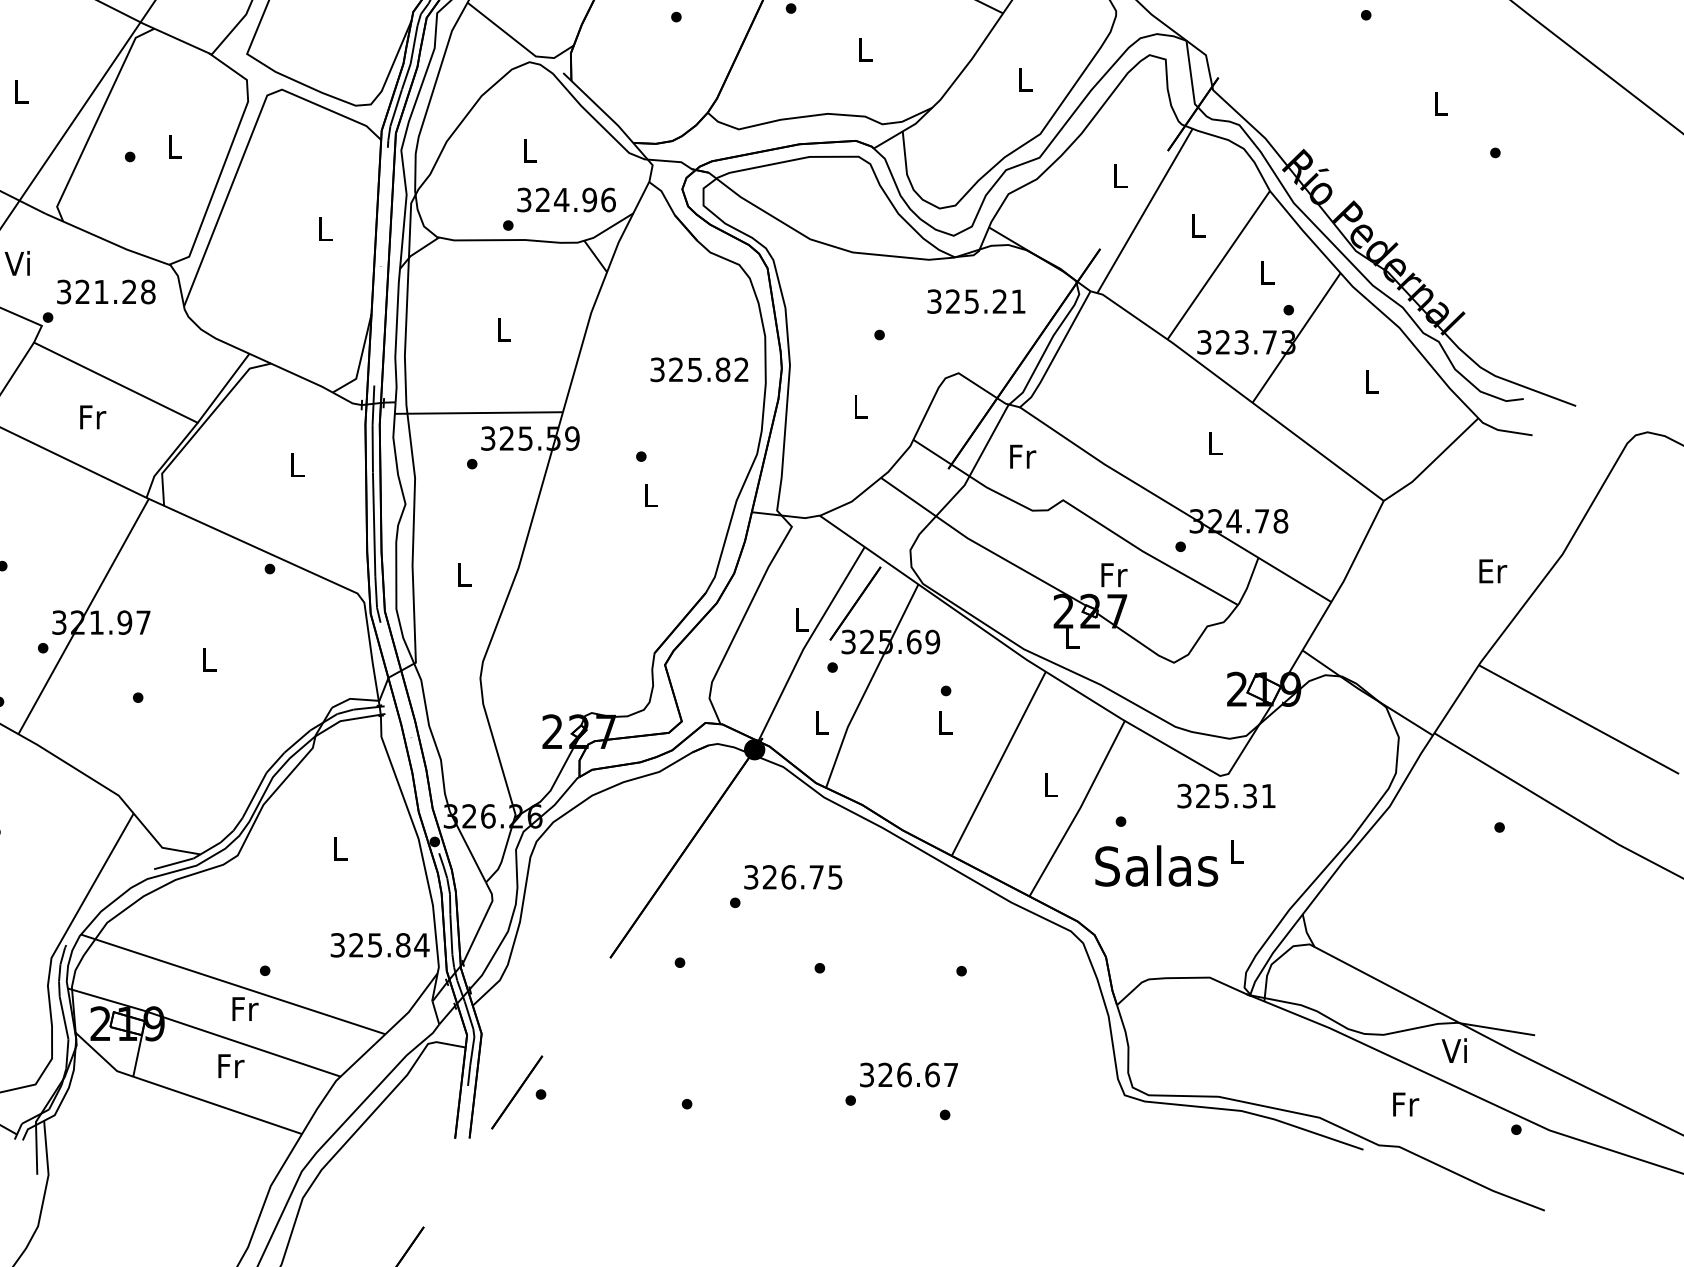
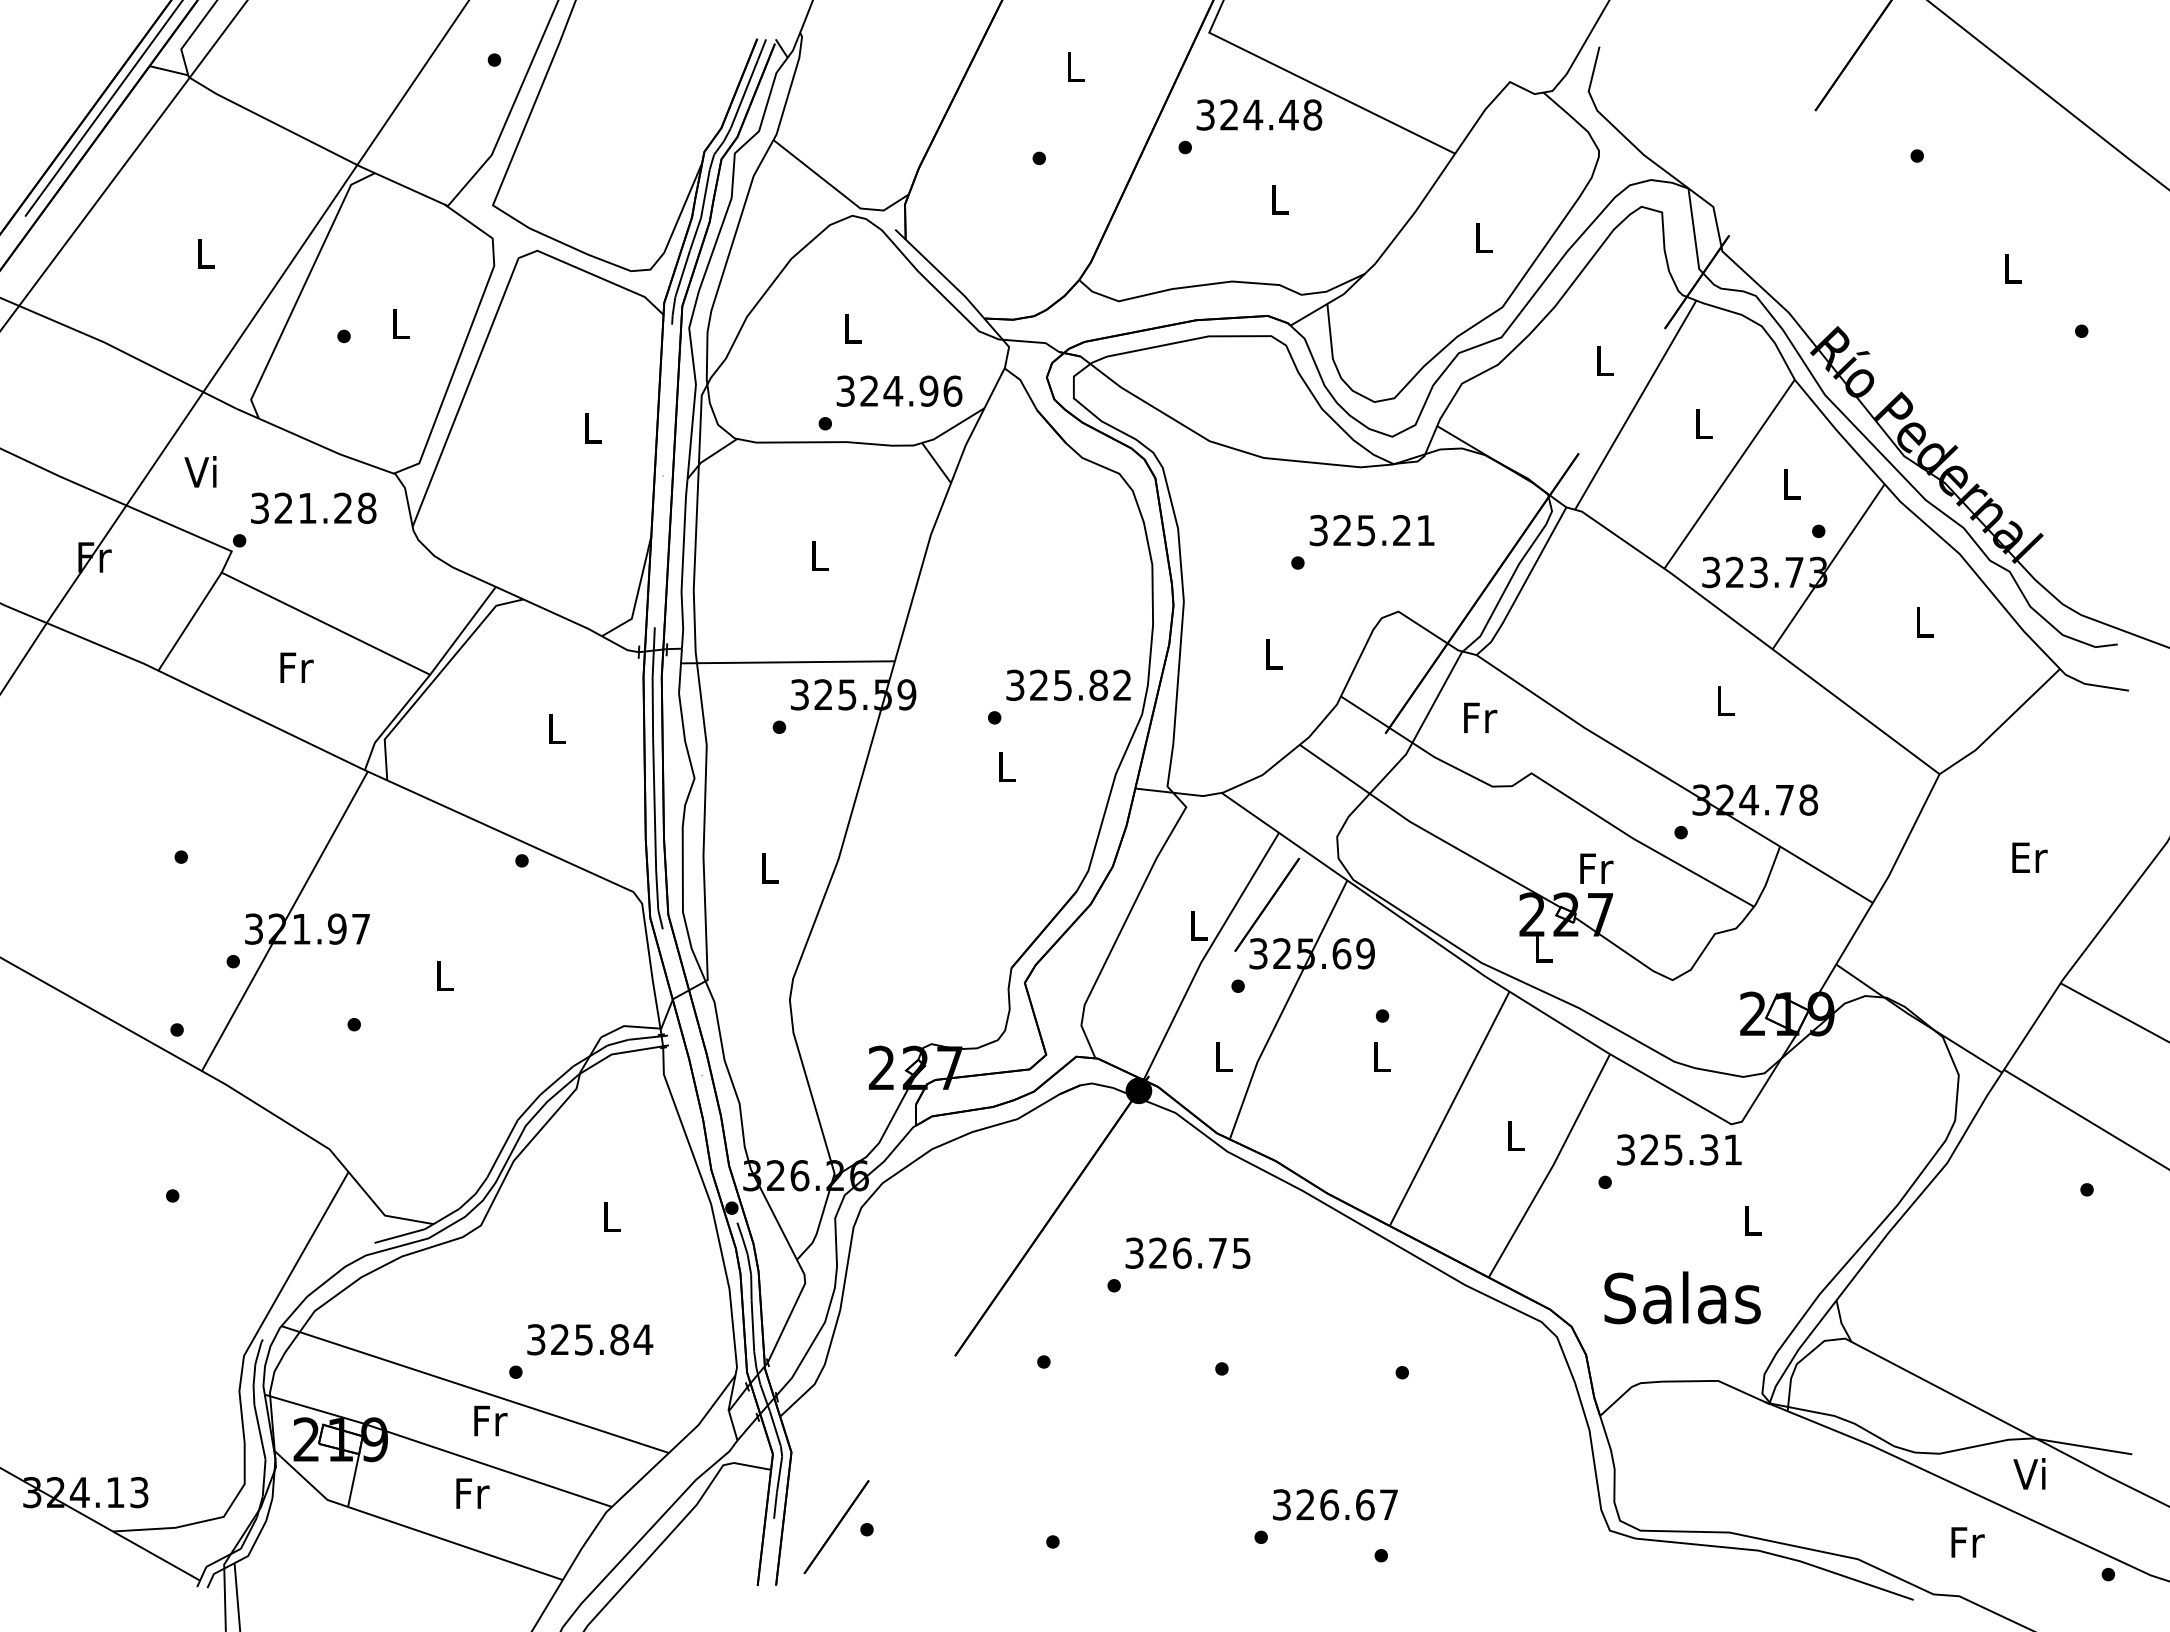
text: (975, 301) -> (1371, 530), moved
text: (699, 369) -> (1068, 684), moved
text: (1492, 571) -> (2029, 857), moved
text: (1226, 795) -> (1679, 1149), moved
text: (1156, 865) -> (1682, 1297), moved
text: (380, 945) -> (590, 1339), moved

